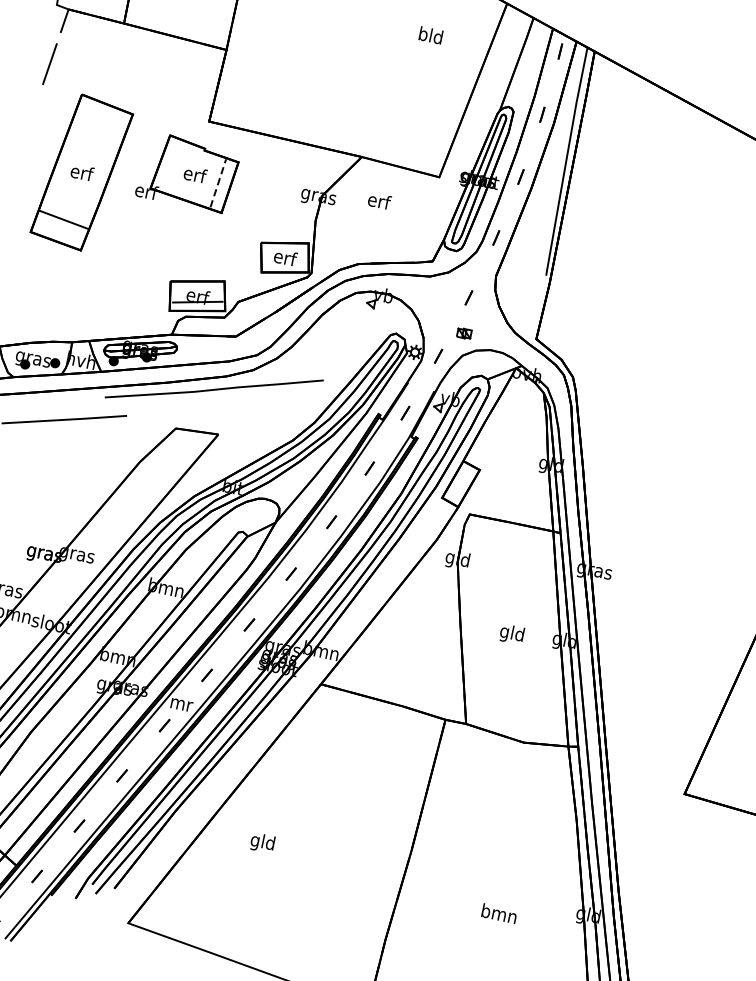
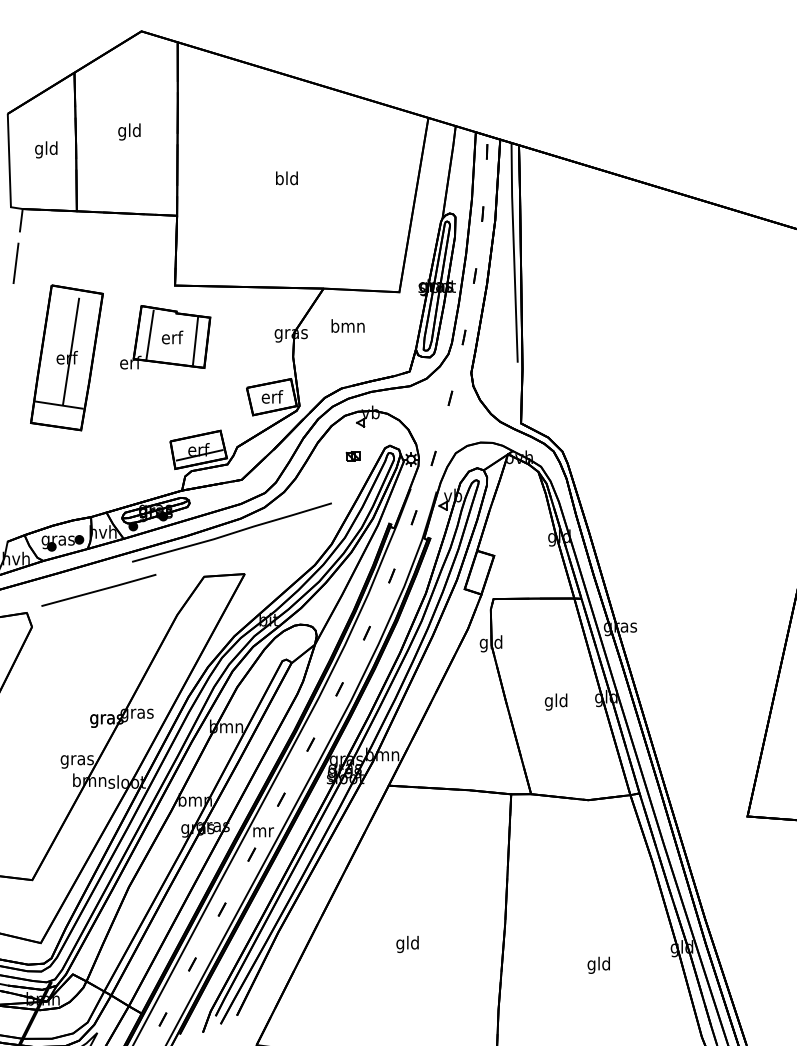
text: (430, 35) -> (286, 178), moved
line: (88, 167) -> (71, 351), added
line: (172, 167) -> (149, 335), added
line: (218, 183) -> (195, 341), dashed -> solid
text: (378, 200) -> (347, 325), erf -> bmn
part: (463, 333) -> (352, 456), moved
text: (262, 843) -> (407, 944), moved
text: (498, 914) -> (598, 964), bmn -> gld

